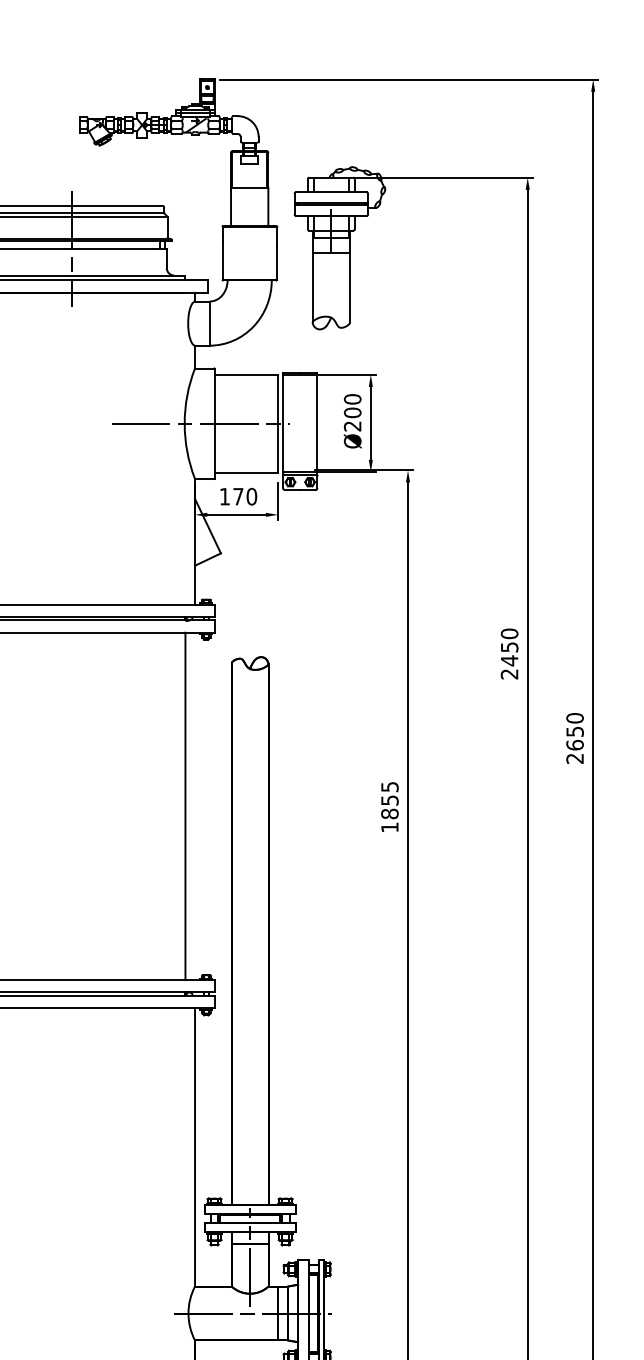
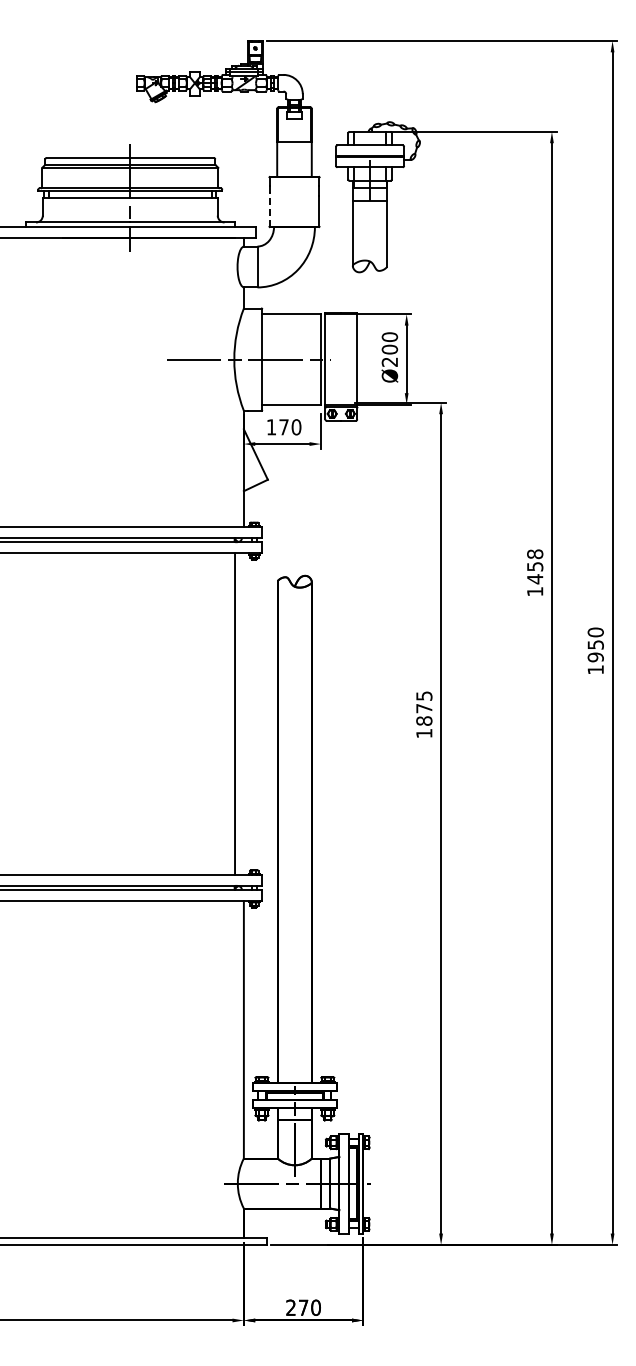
line: (222, 261) -> (269, 209), solid -> dashed
text: (509, 653) -> (535, 572), 2450 -> 1458
text: (574, 751) -> (595, 663), 2650 -> 1950
text: (390, 800) -> (424, 708), 1855 -> 1875

